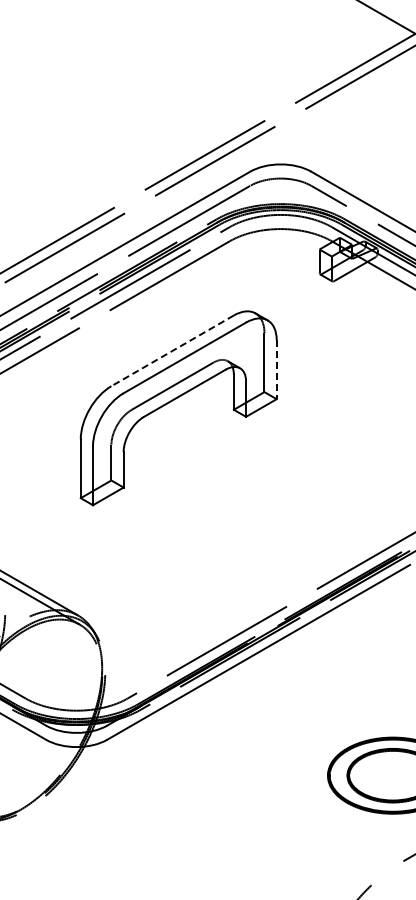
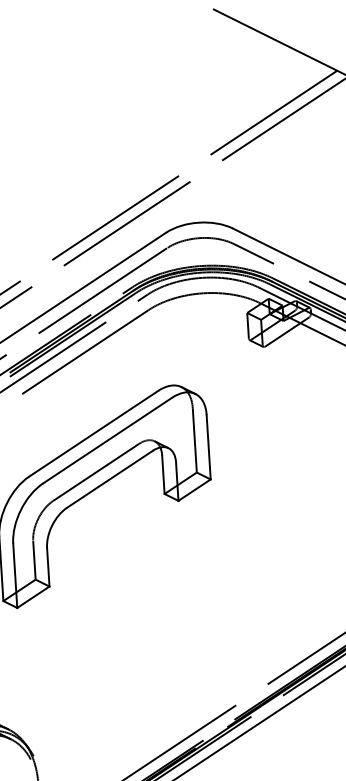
line: (172, 350) -> (93, 433), dashed -> solid
line: (276, 370) -> (208, 448), dashed -> solid

